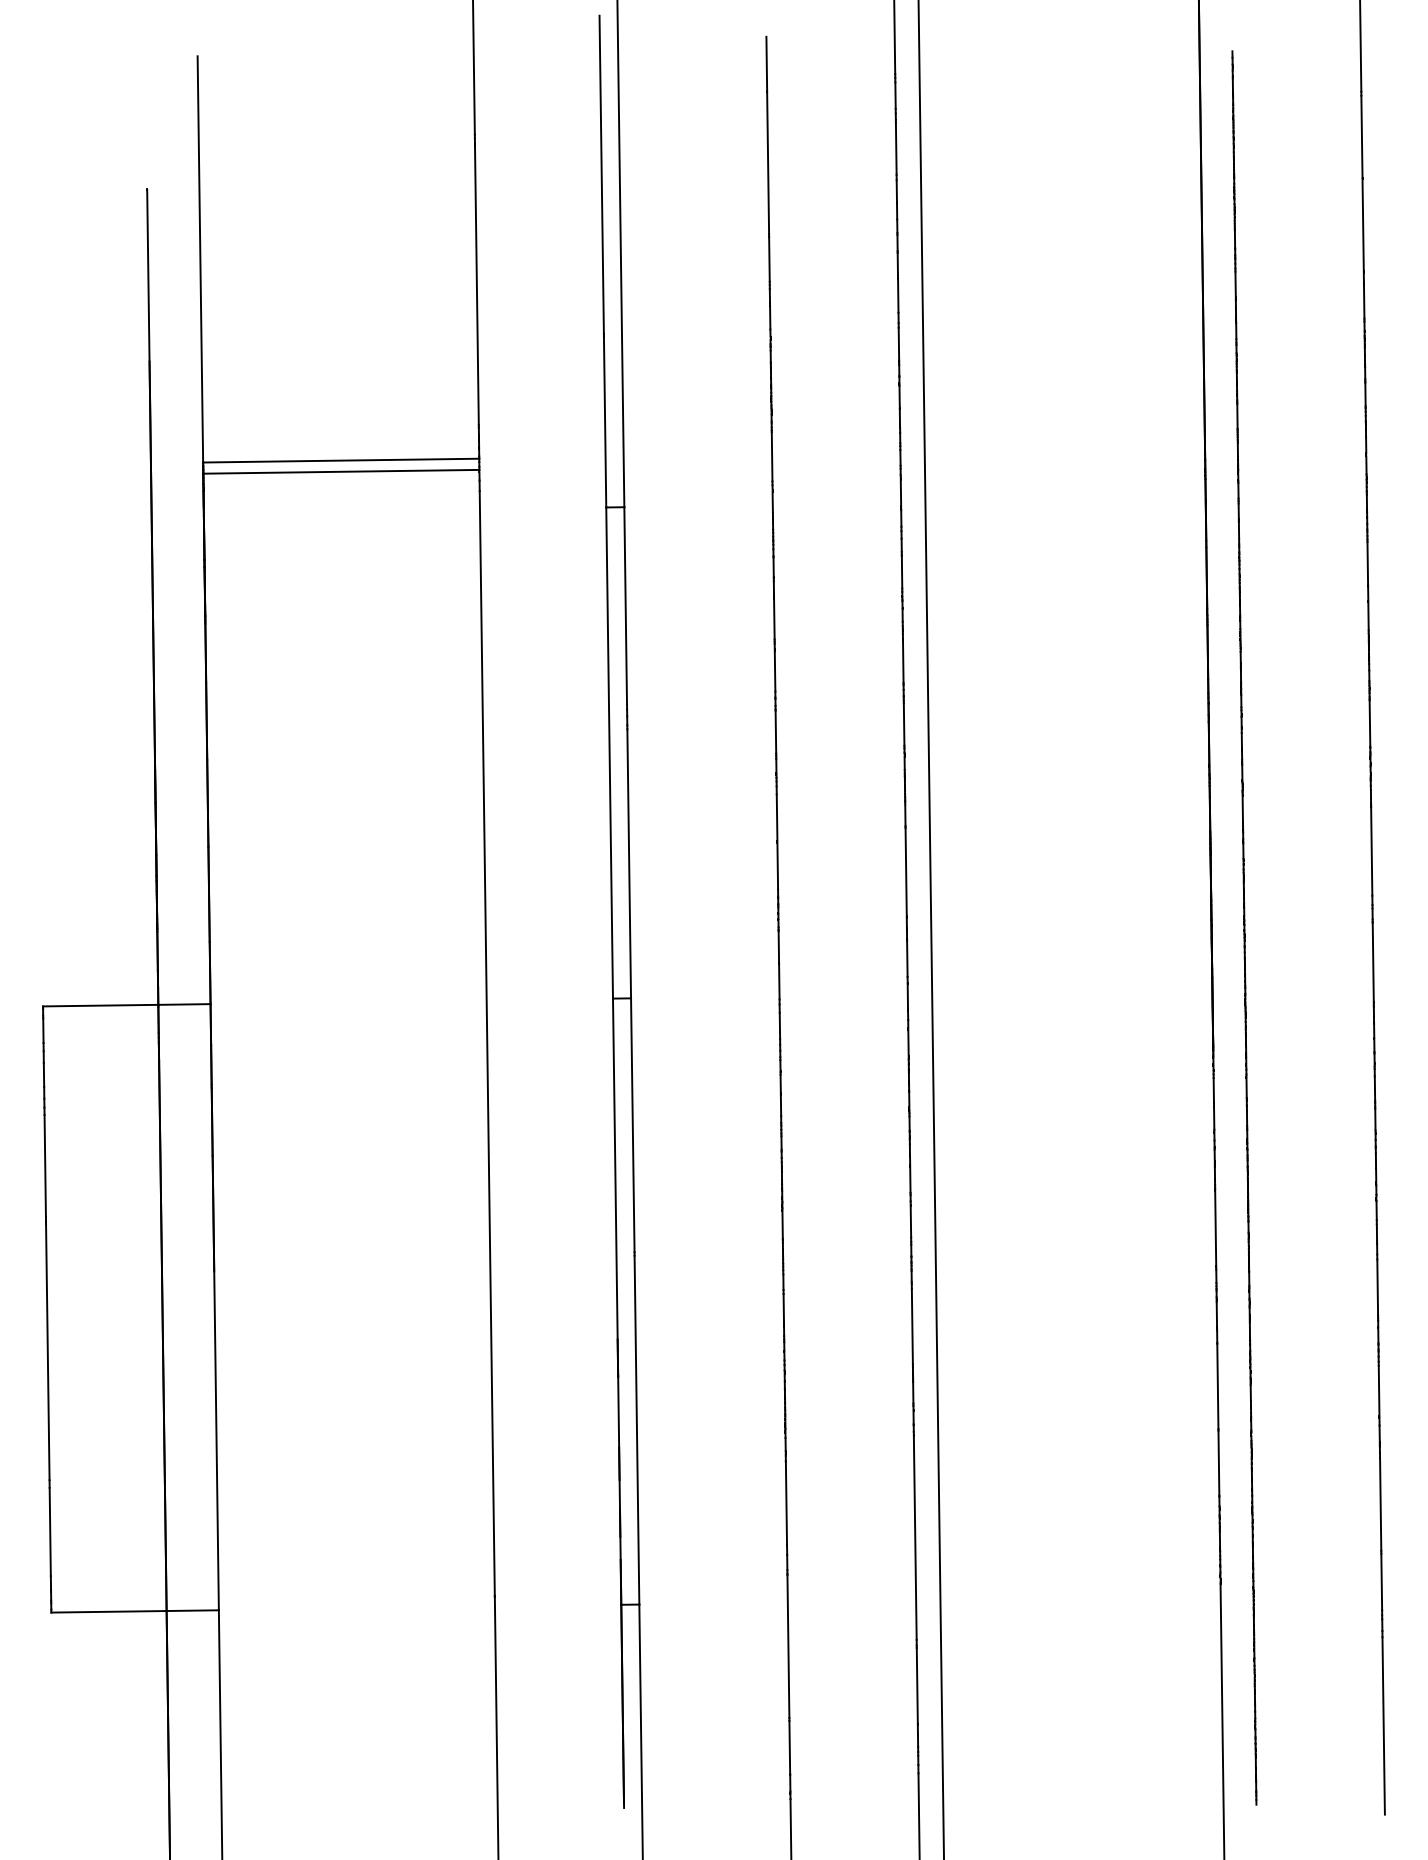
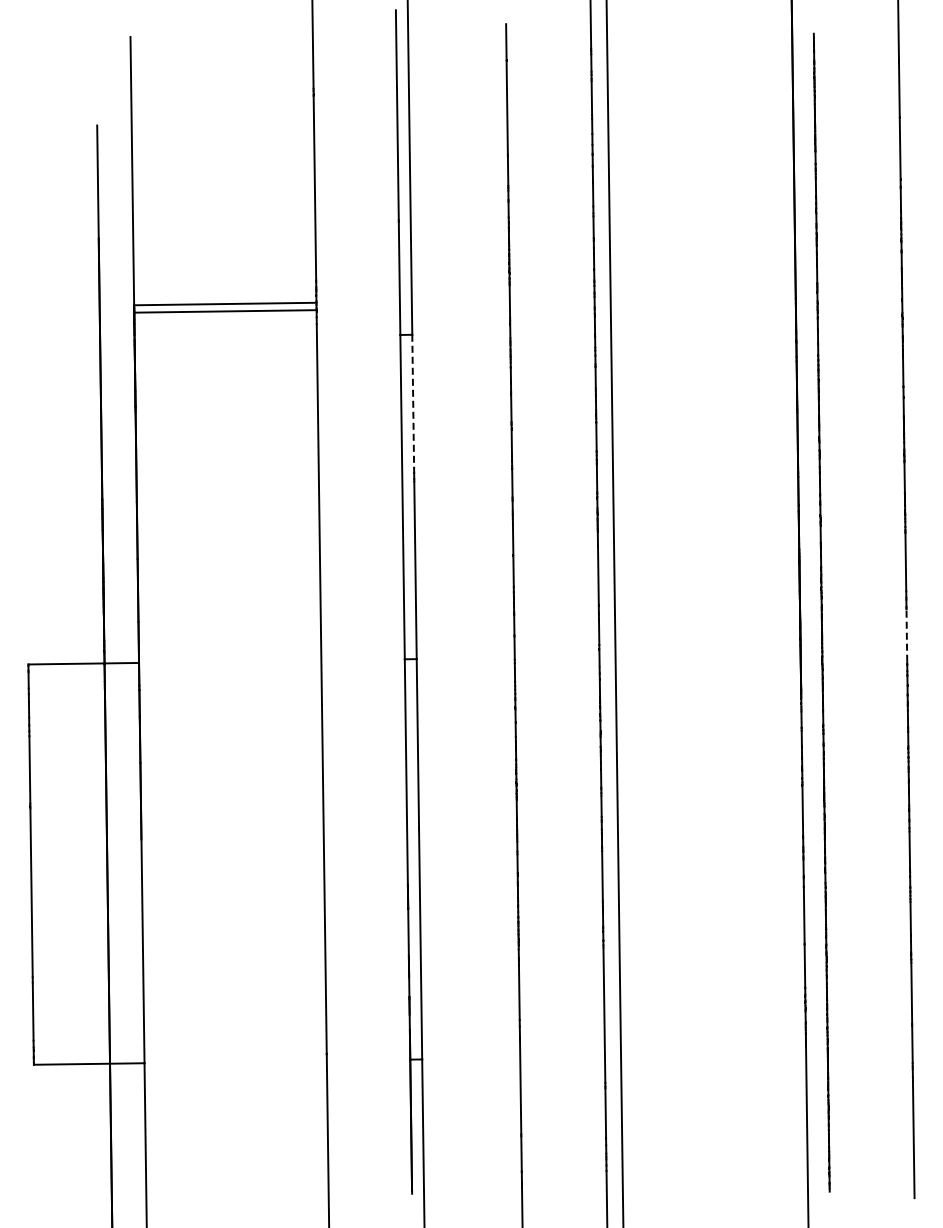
line: (626, 608) -> (413, 401), solid -> dashed
line: (1372, 962) -> (906, 635), solid -> dashed

